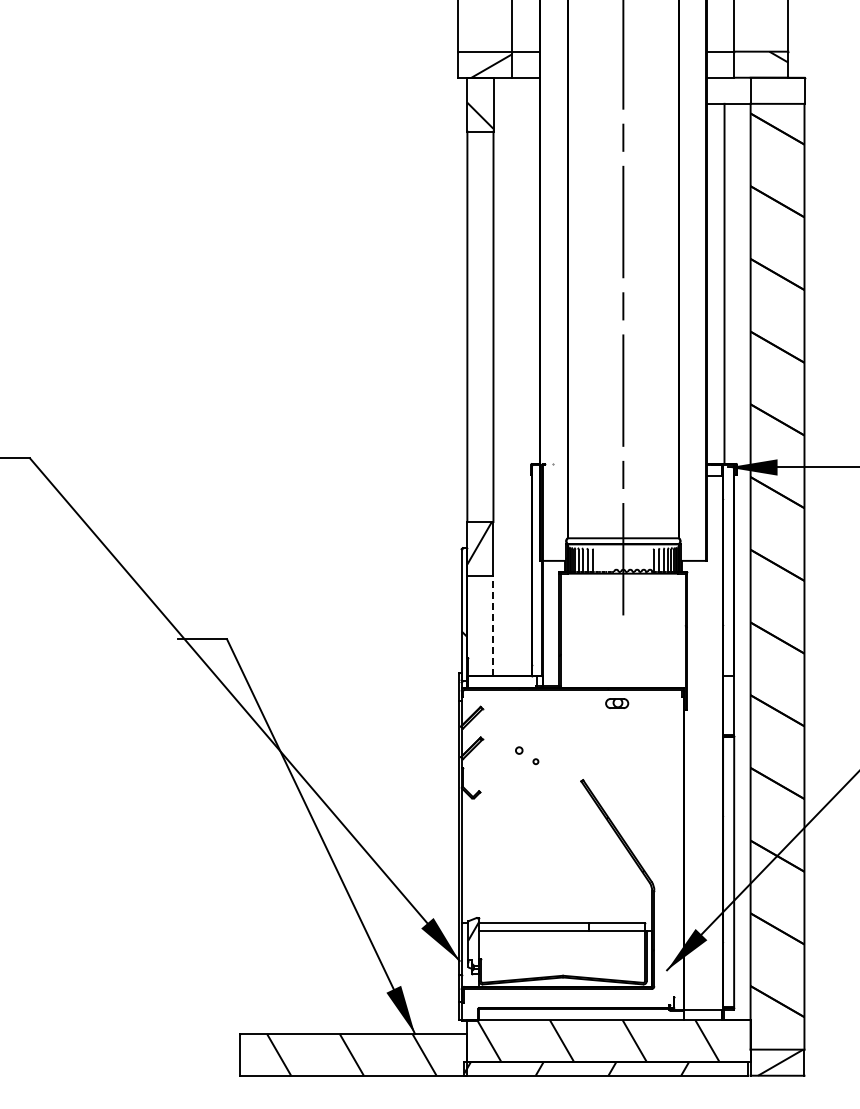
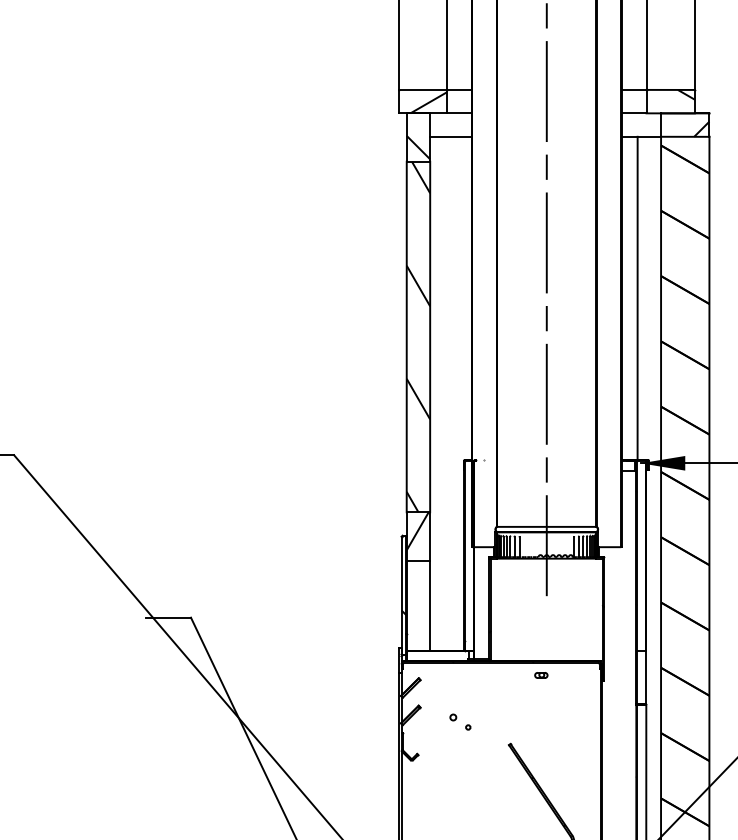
hatch: (795, 94) -> (701, 128), added
line: (516, 103) -> (450, 136), added
hatch: (480, 326) -> (418, 336), added
line: (493, 625) -> (430, 605), dashed -> solid
part: (617, 703) -> (541, 675), size x0.62

